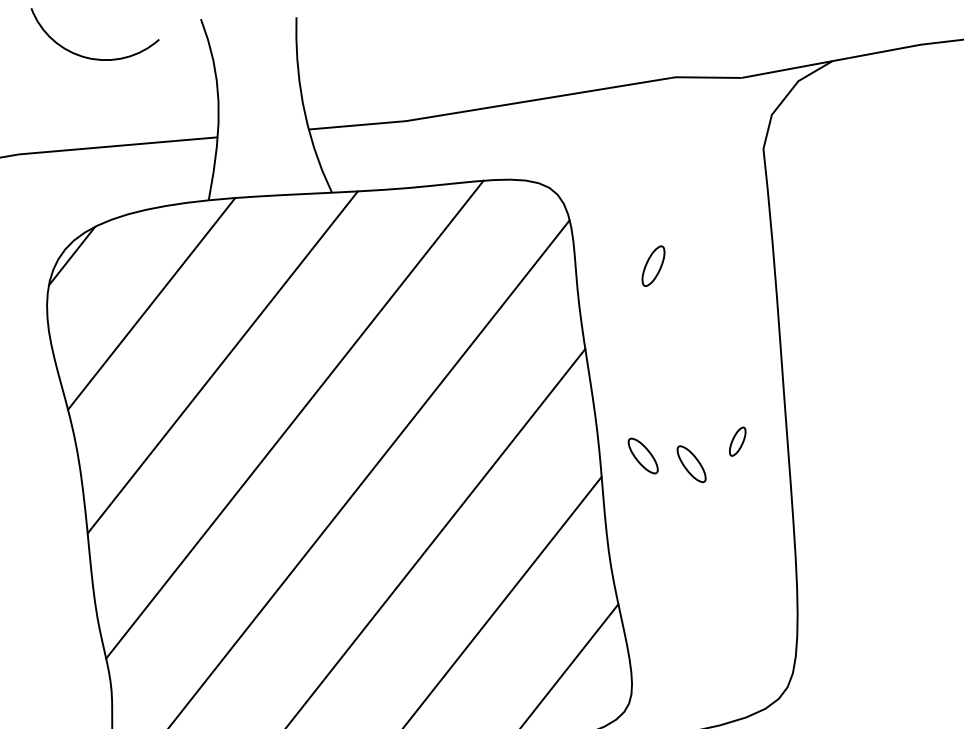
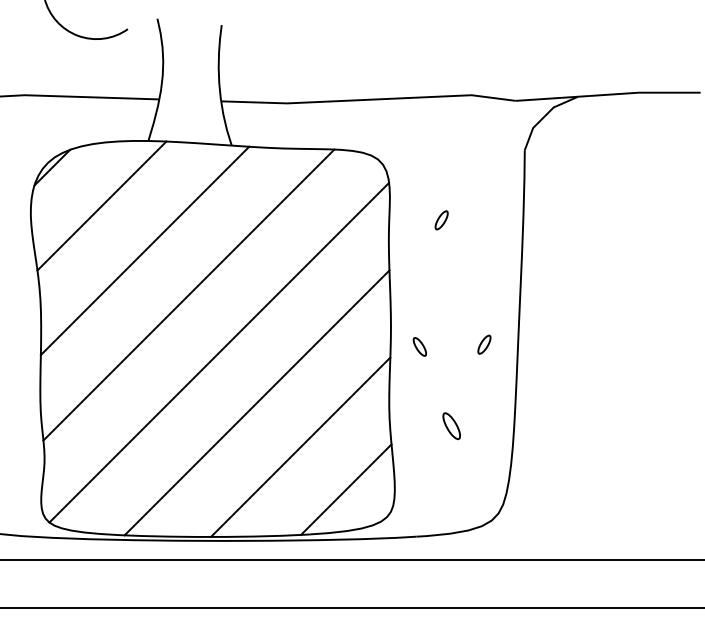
part: (653, 266) -> (441, 220), size x0.71
part: (642, 455) -> (419, 346), size x0.71
part: (691, 464) -> (451, 426), moved

